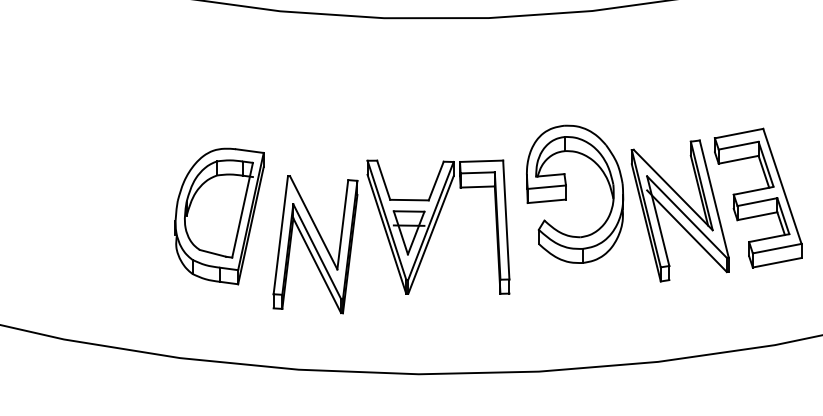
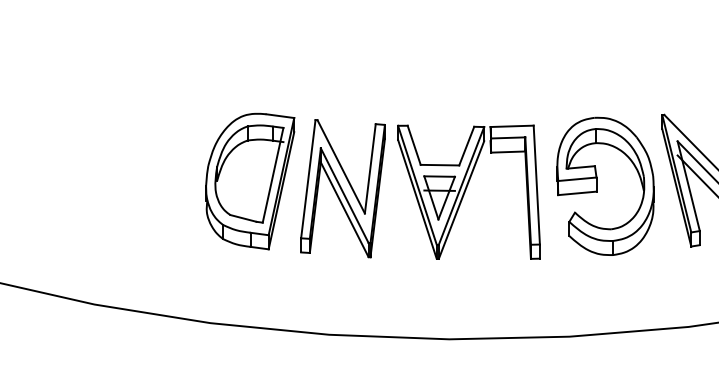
part: (566, 193) -> (597, 185), moved
part: (315, 244) -> (343, 188), moved

